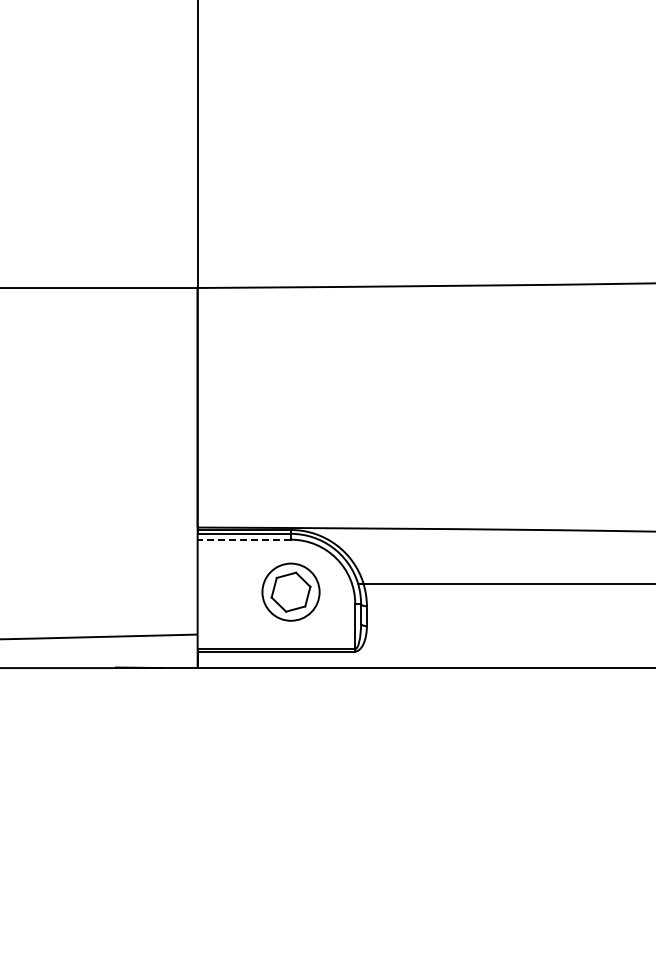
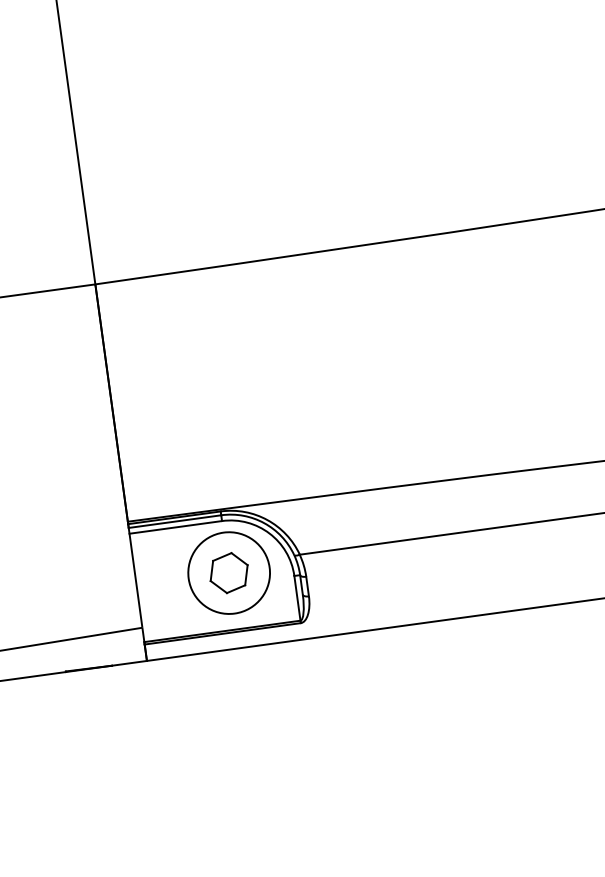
line: (244, 539) -> (175, 527), dashed -> solid
circle: (290, 592) -> (228, 573), size x1.43

